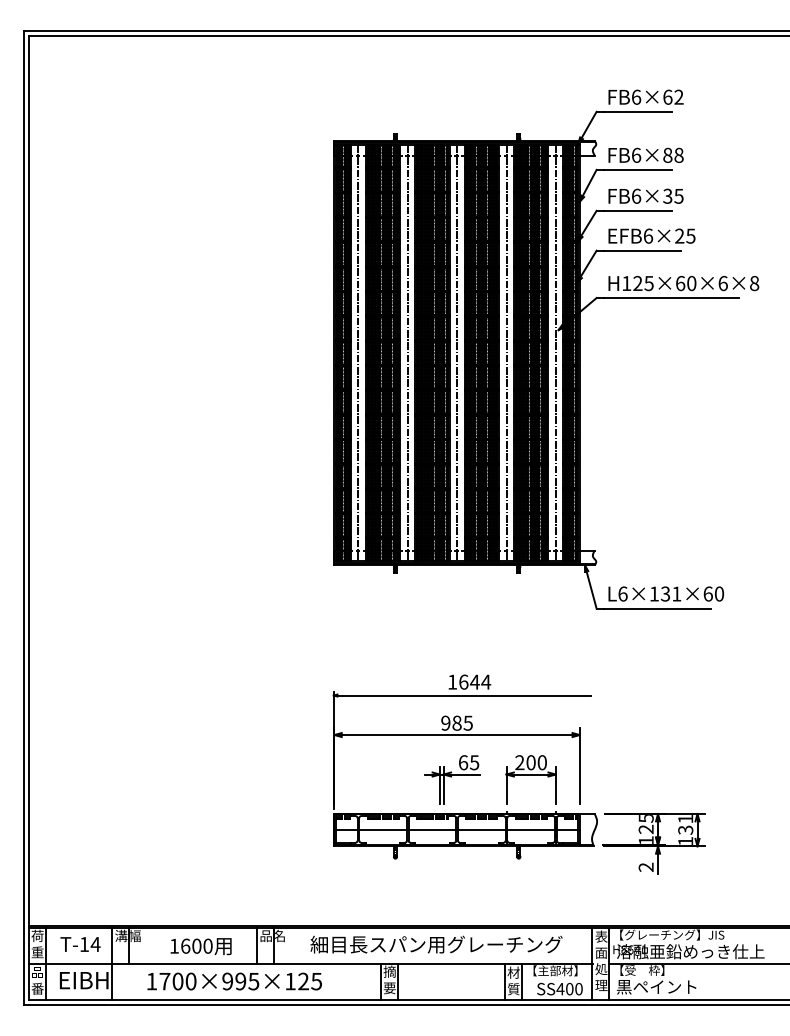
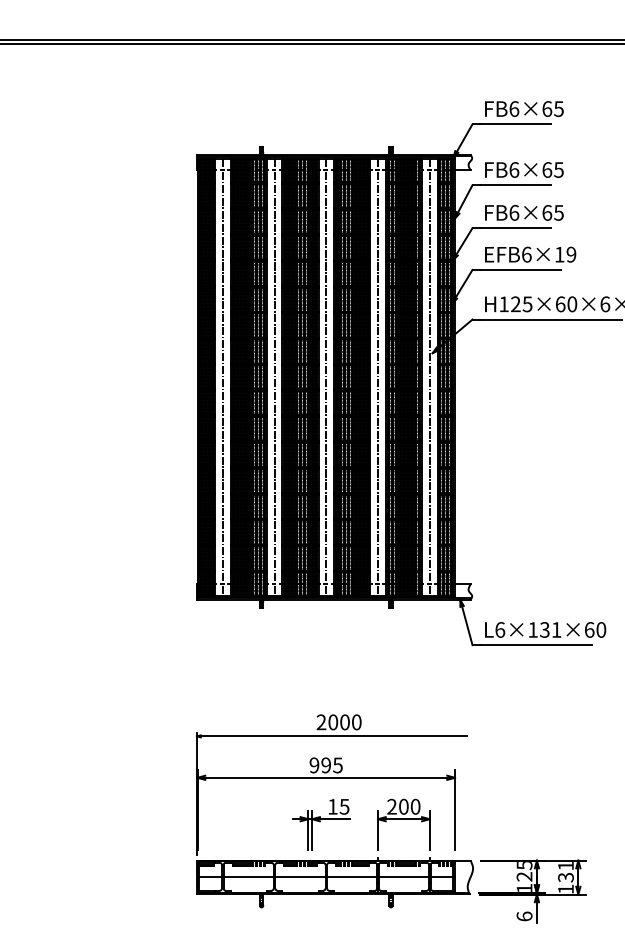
text: (678, 96) -> (558, 108), FB6×62 -> FB6×65
text: (673, 154) -> (553, 169), FB6×88 -> FB6×65
text: (667, 195) -> (546, 212), FB6×35 -> FB6×65
text: (685, 235) -> (565, 253), EFB6×25 -> EFB6×19
text: (469, 681) -> (339, 721), 1644 -> 2000
text: (456, 722) -> (325, 764), 985 -> 995
text: (463, 762) -> (332, 806), 65 -> 15
text: (645, 866) -> (523, 915), 2 -> 6

